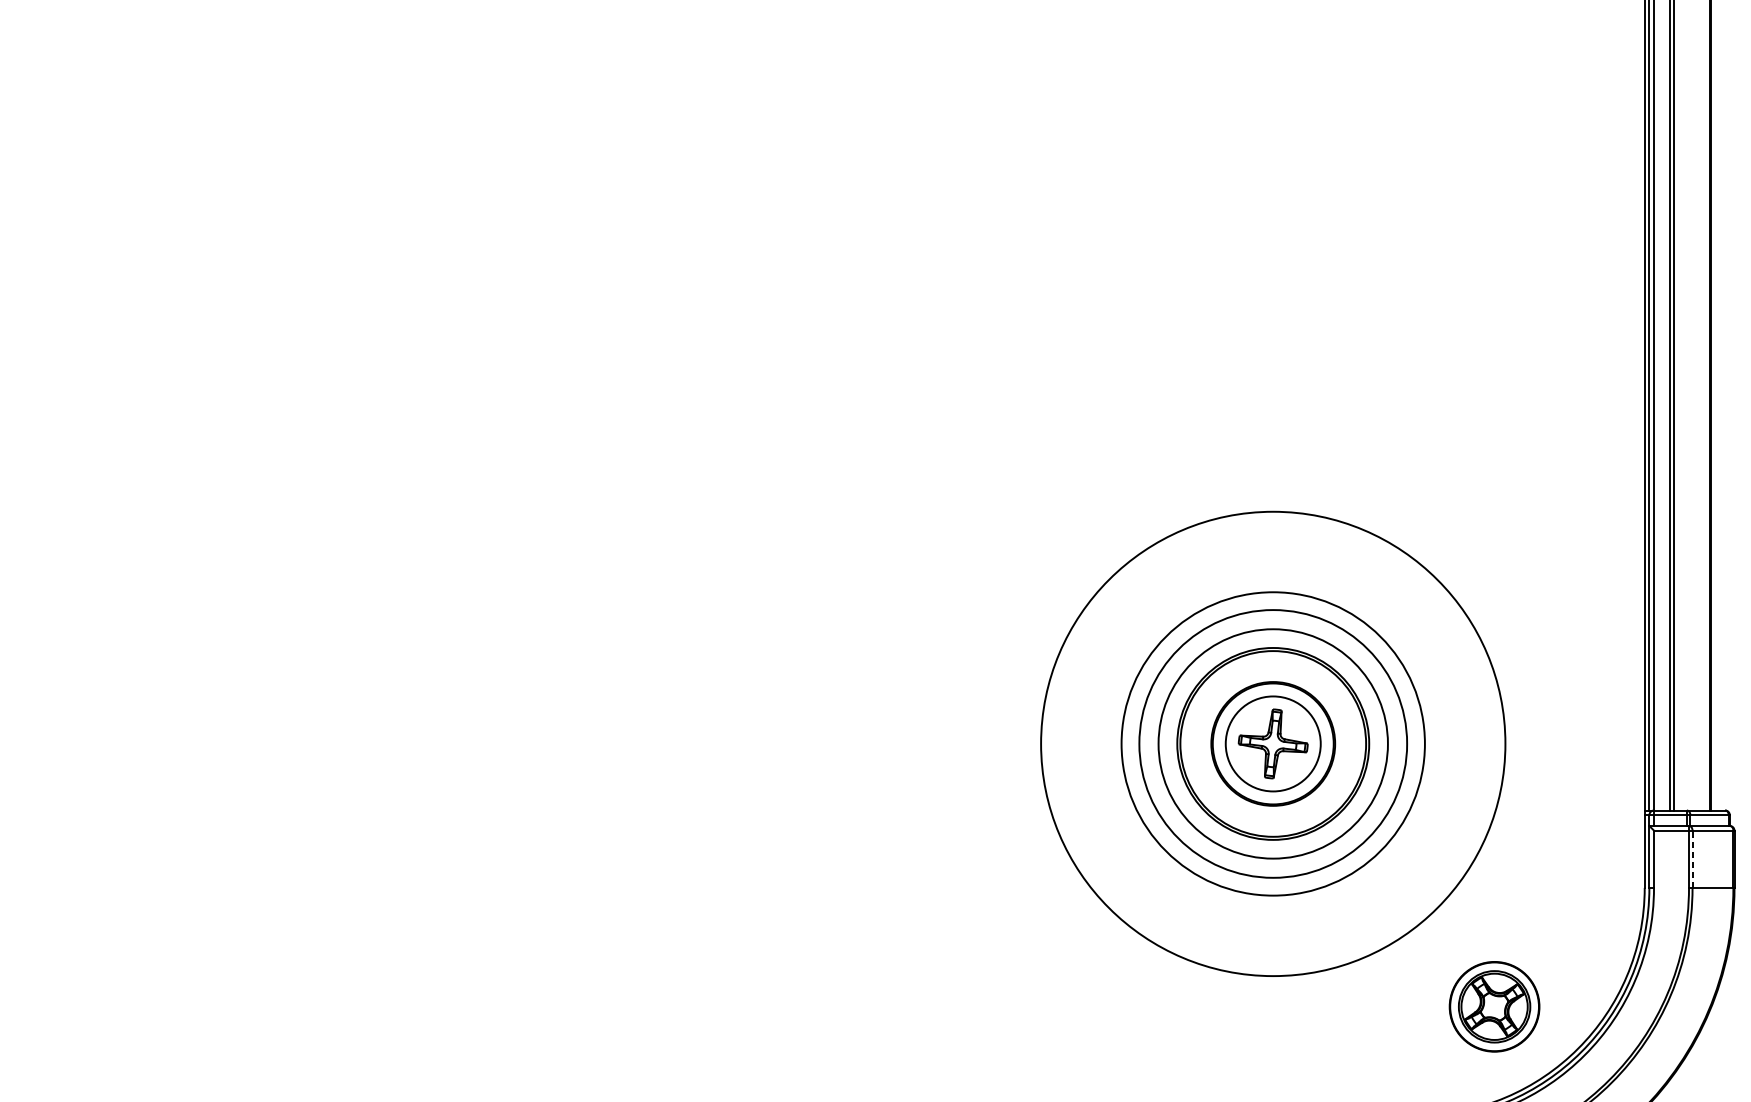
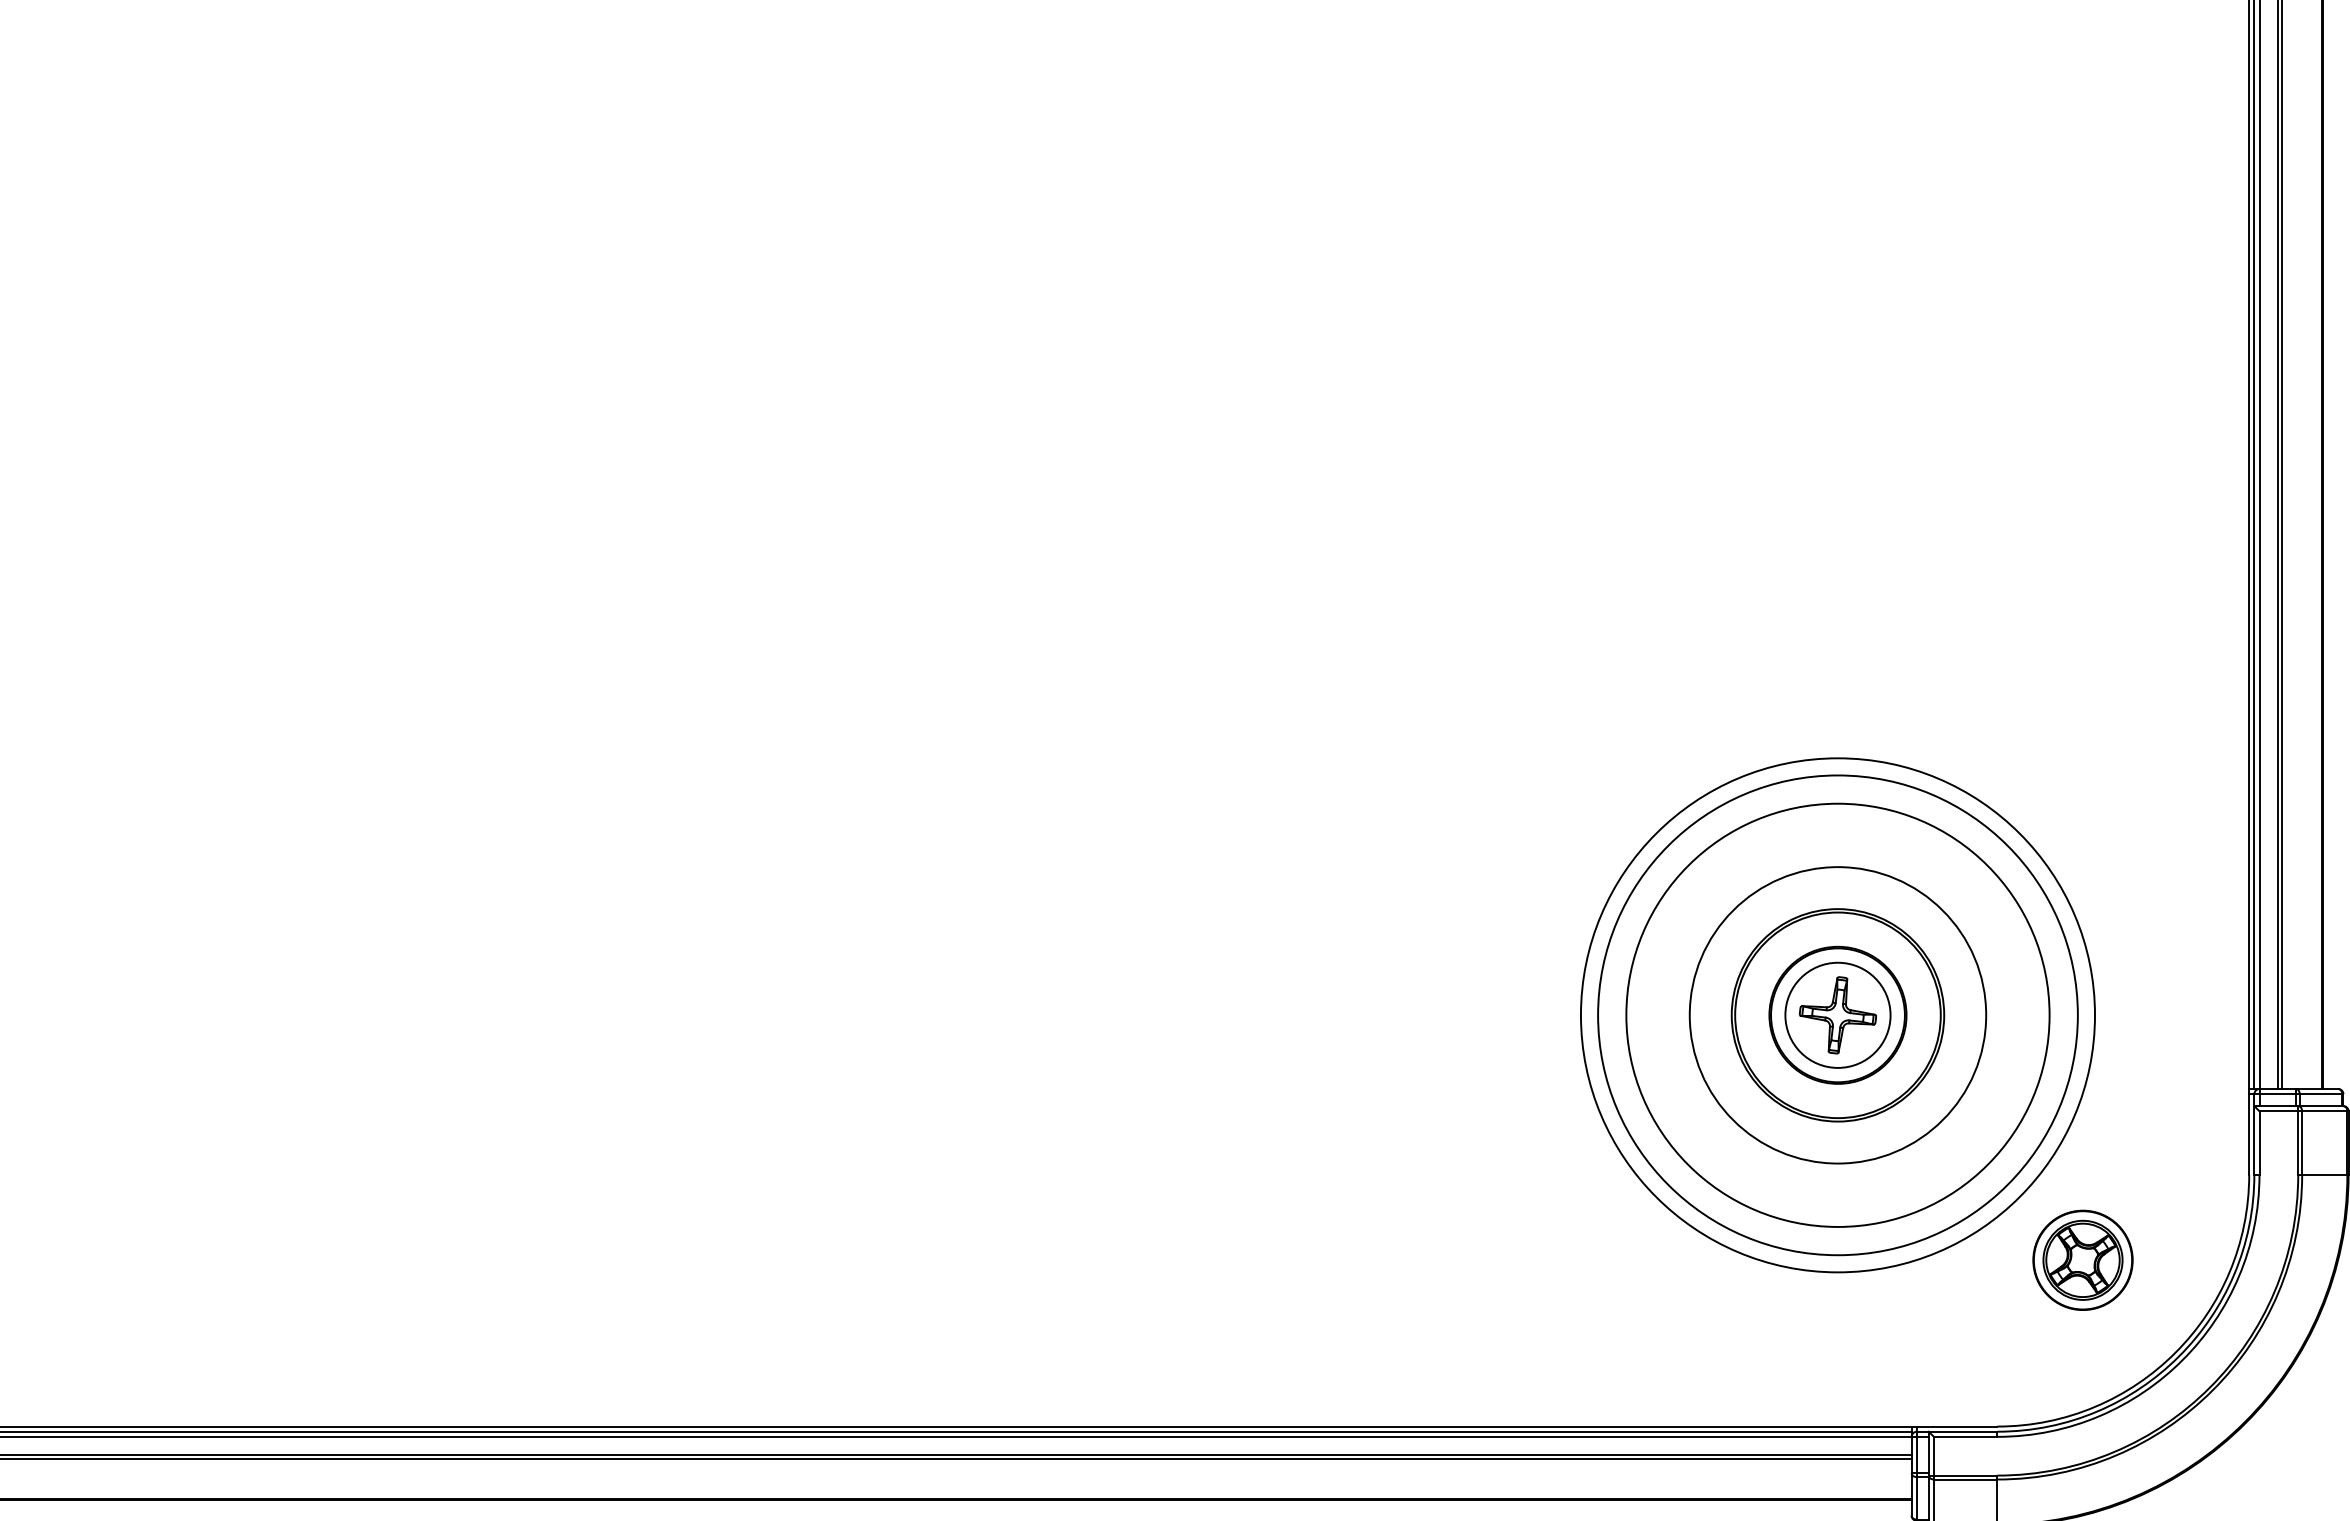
circle: (1272, 743) -> (1837, 1014), size x1.67
circle: (1272, 744) -> (1837, 1015), size x1.43
line: (1692, 859) -> (2302, 1143), dashed -> solid
part: (1494, 1006) -> (2082, 1259), moved

